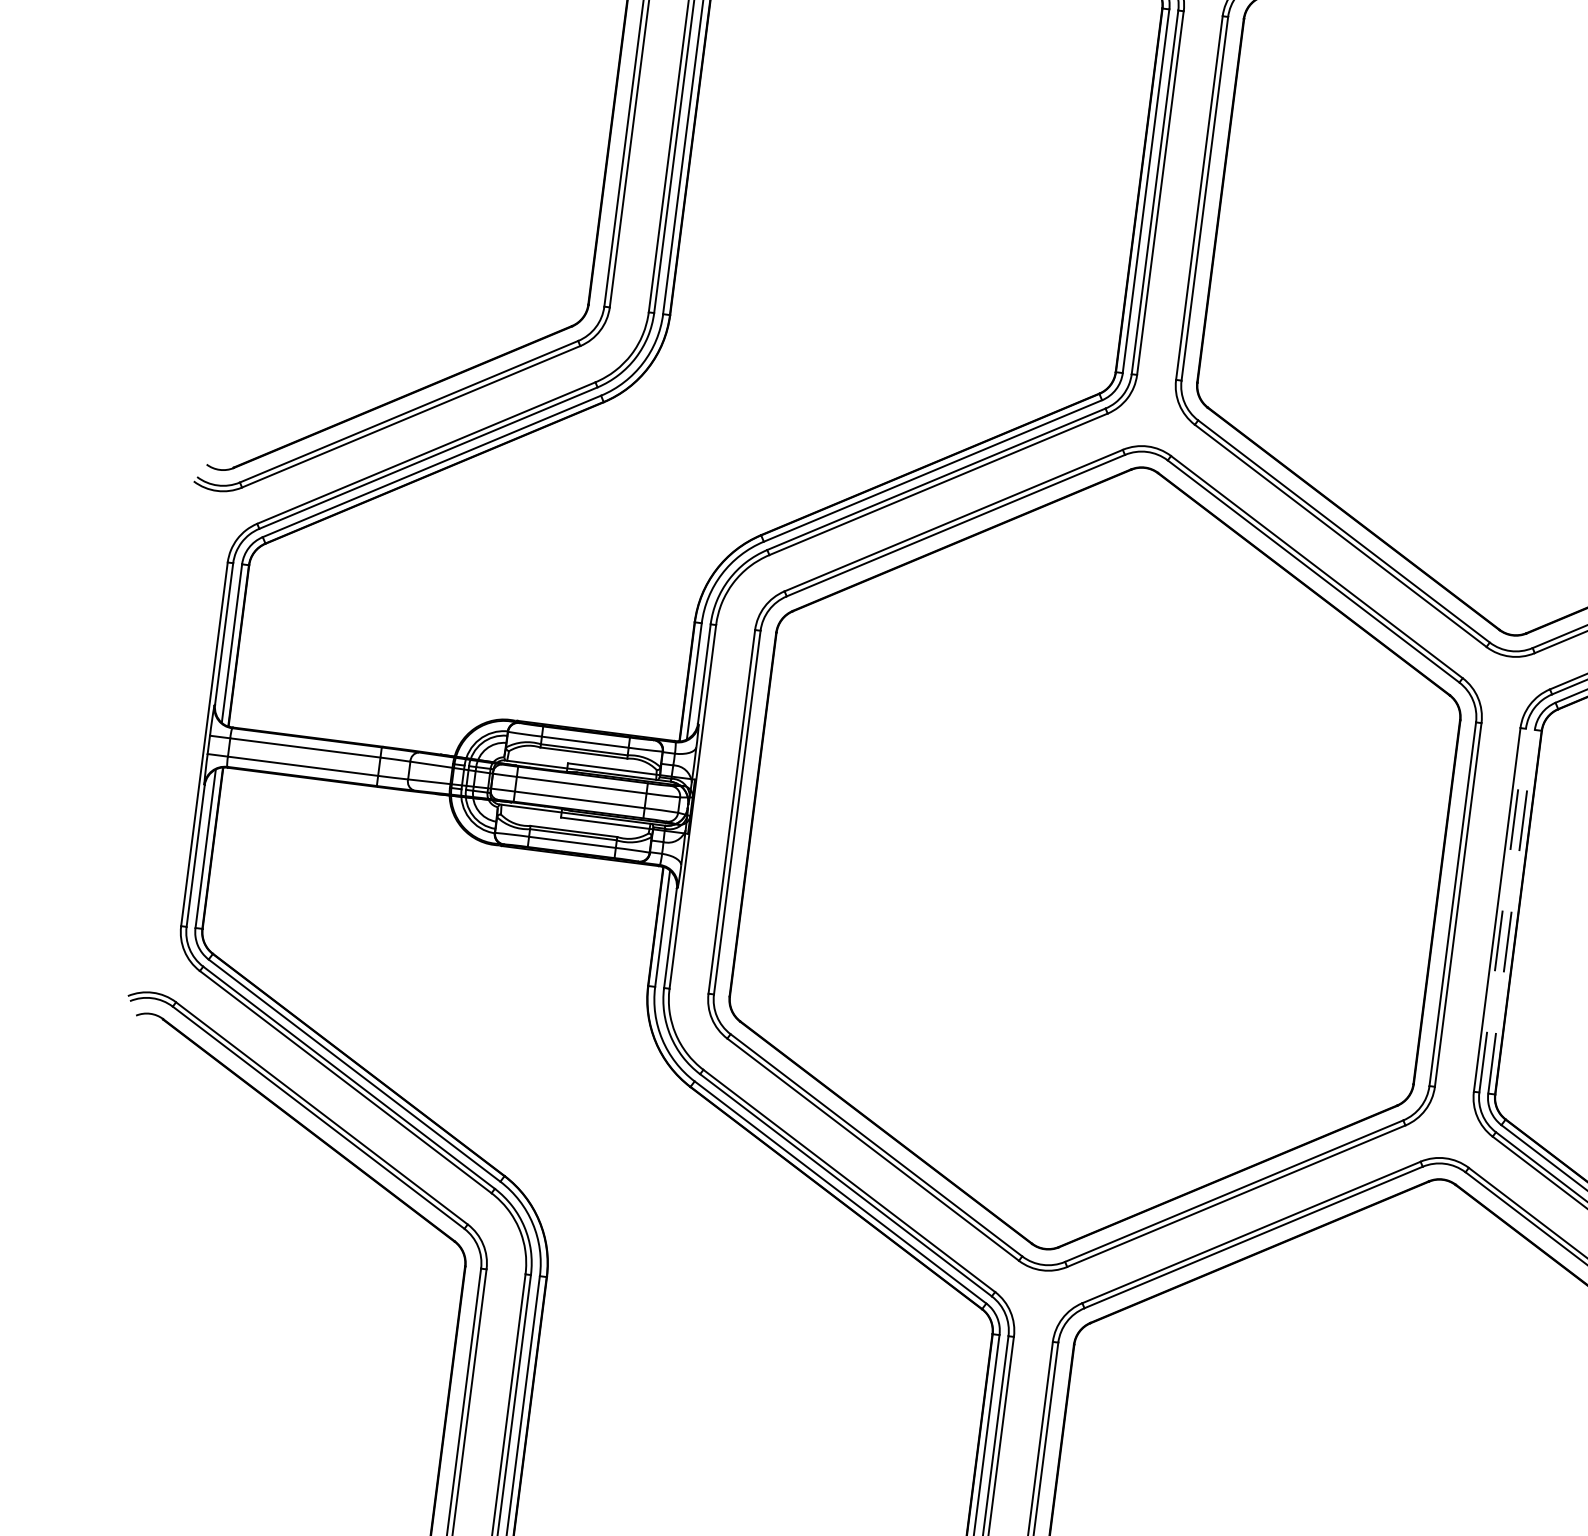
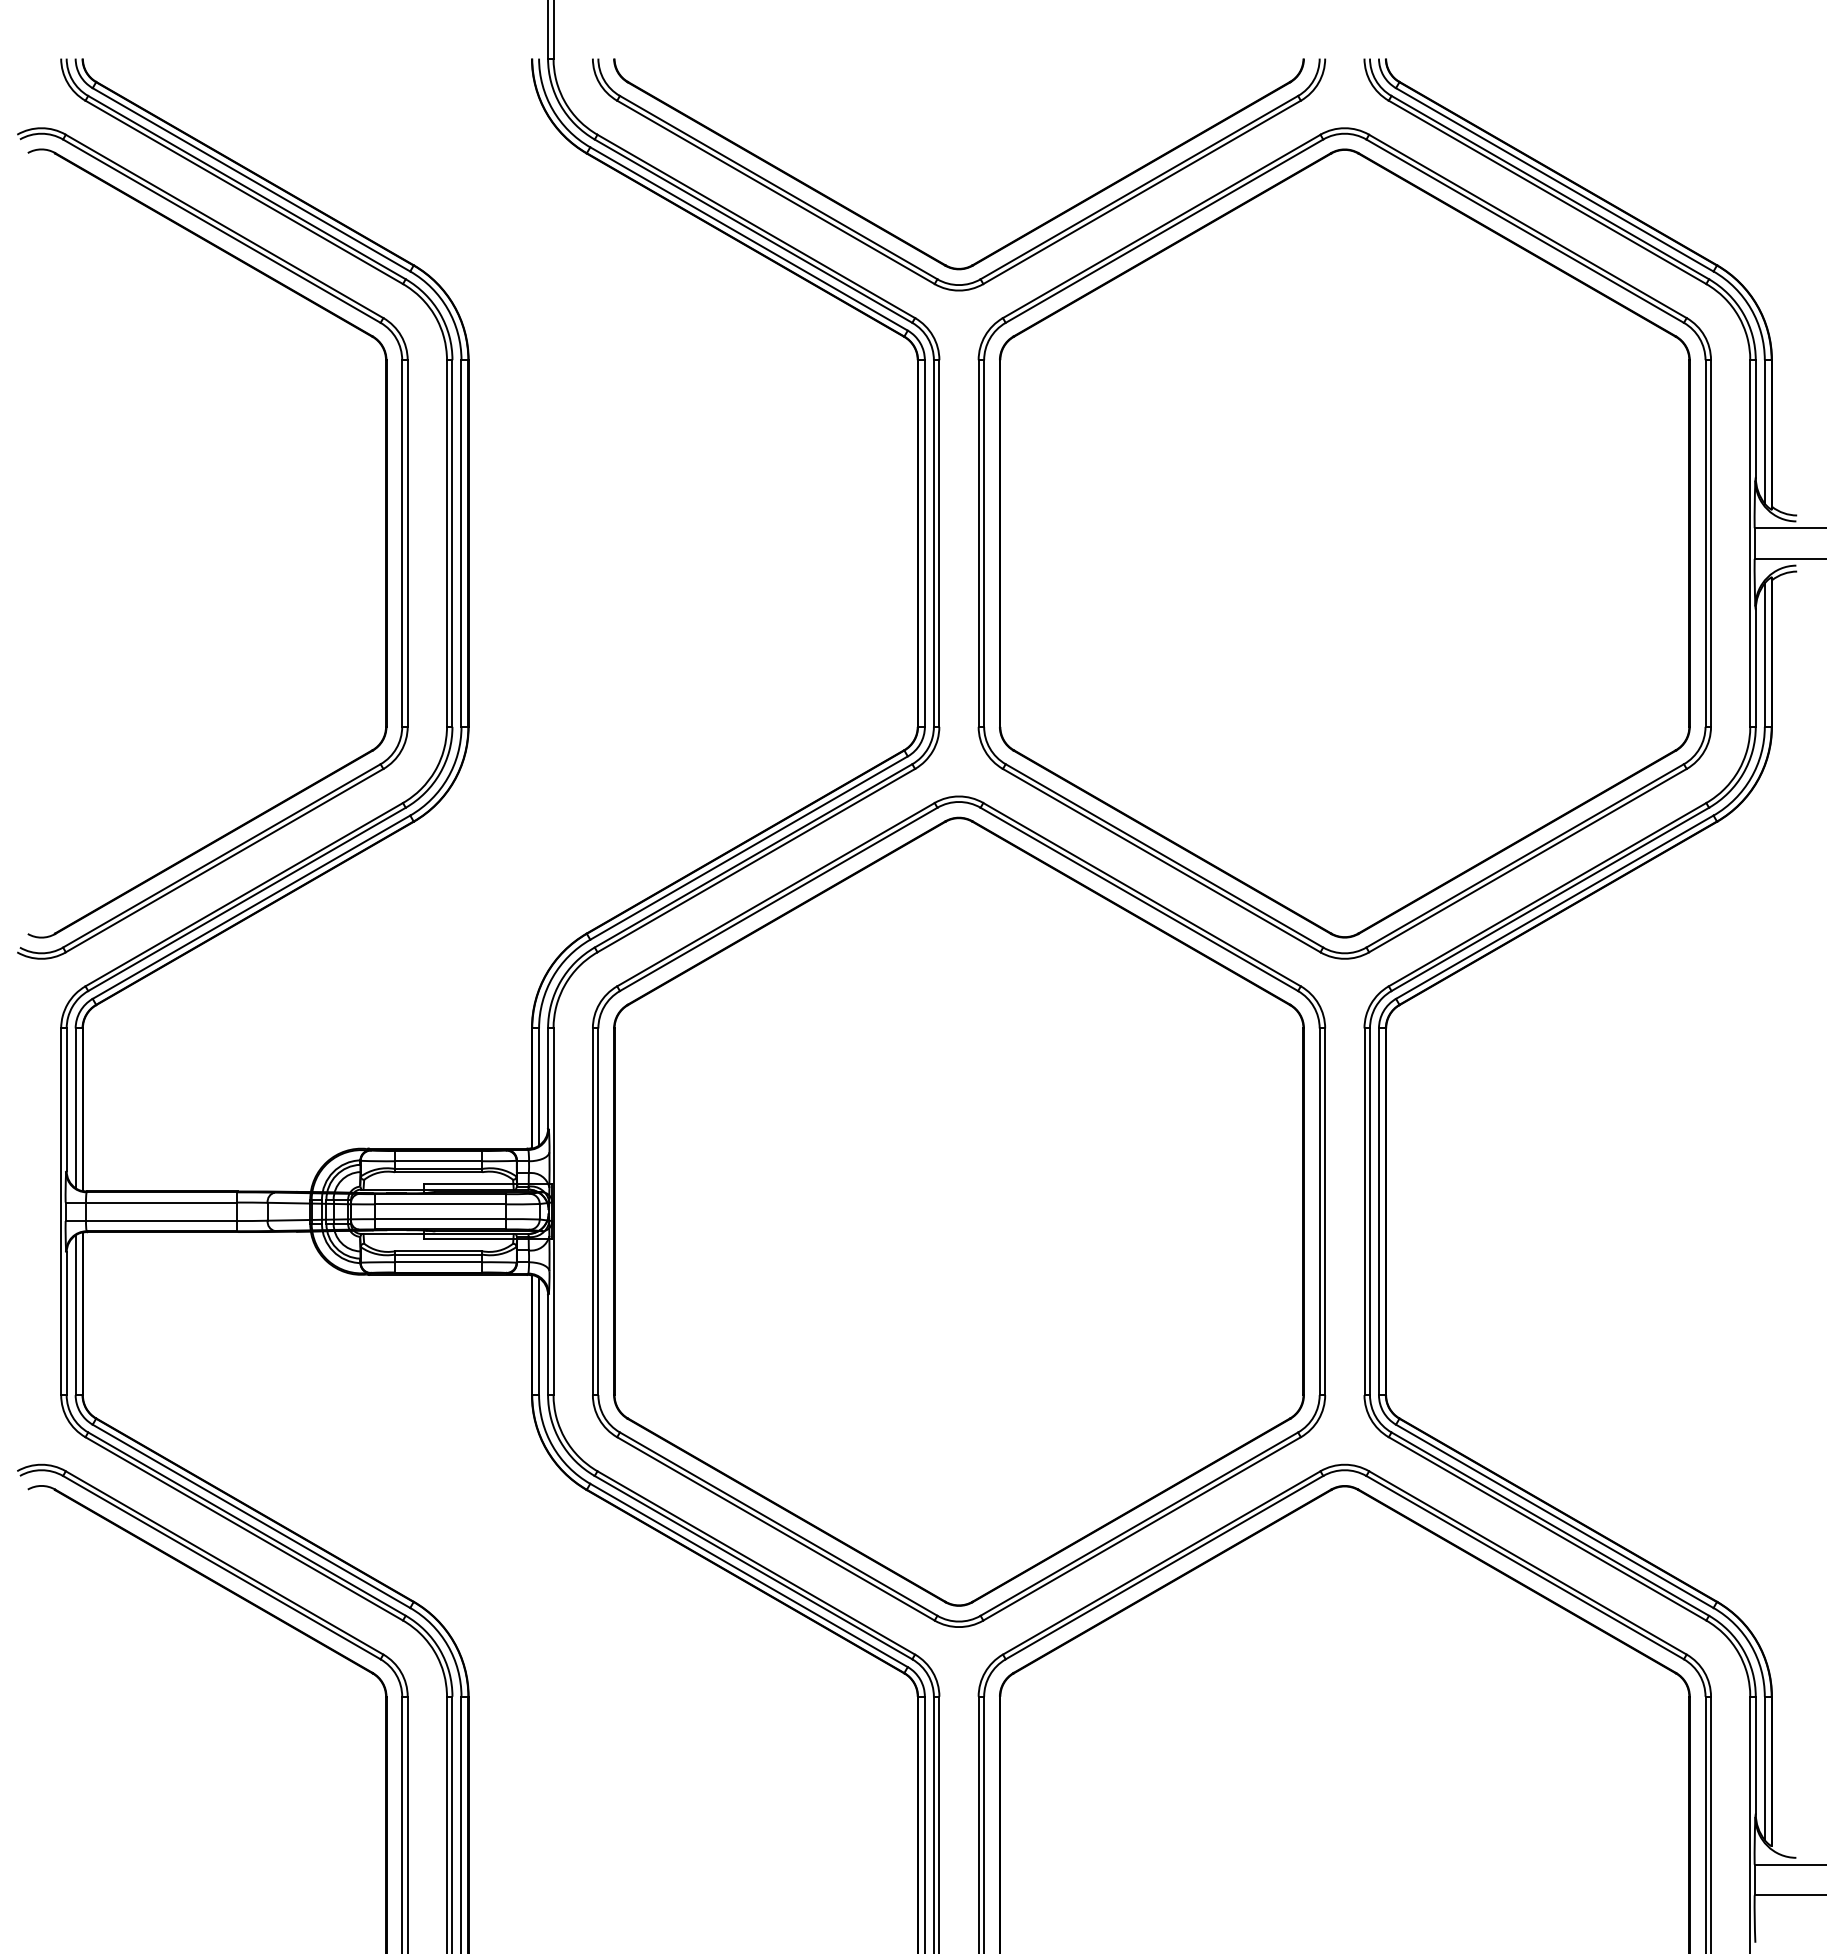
line: (1502, 910) -> (1369, 1211), dashed -> solid
line: (1511, 911) -> (1378, 1211), dashed -> solid

